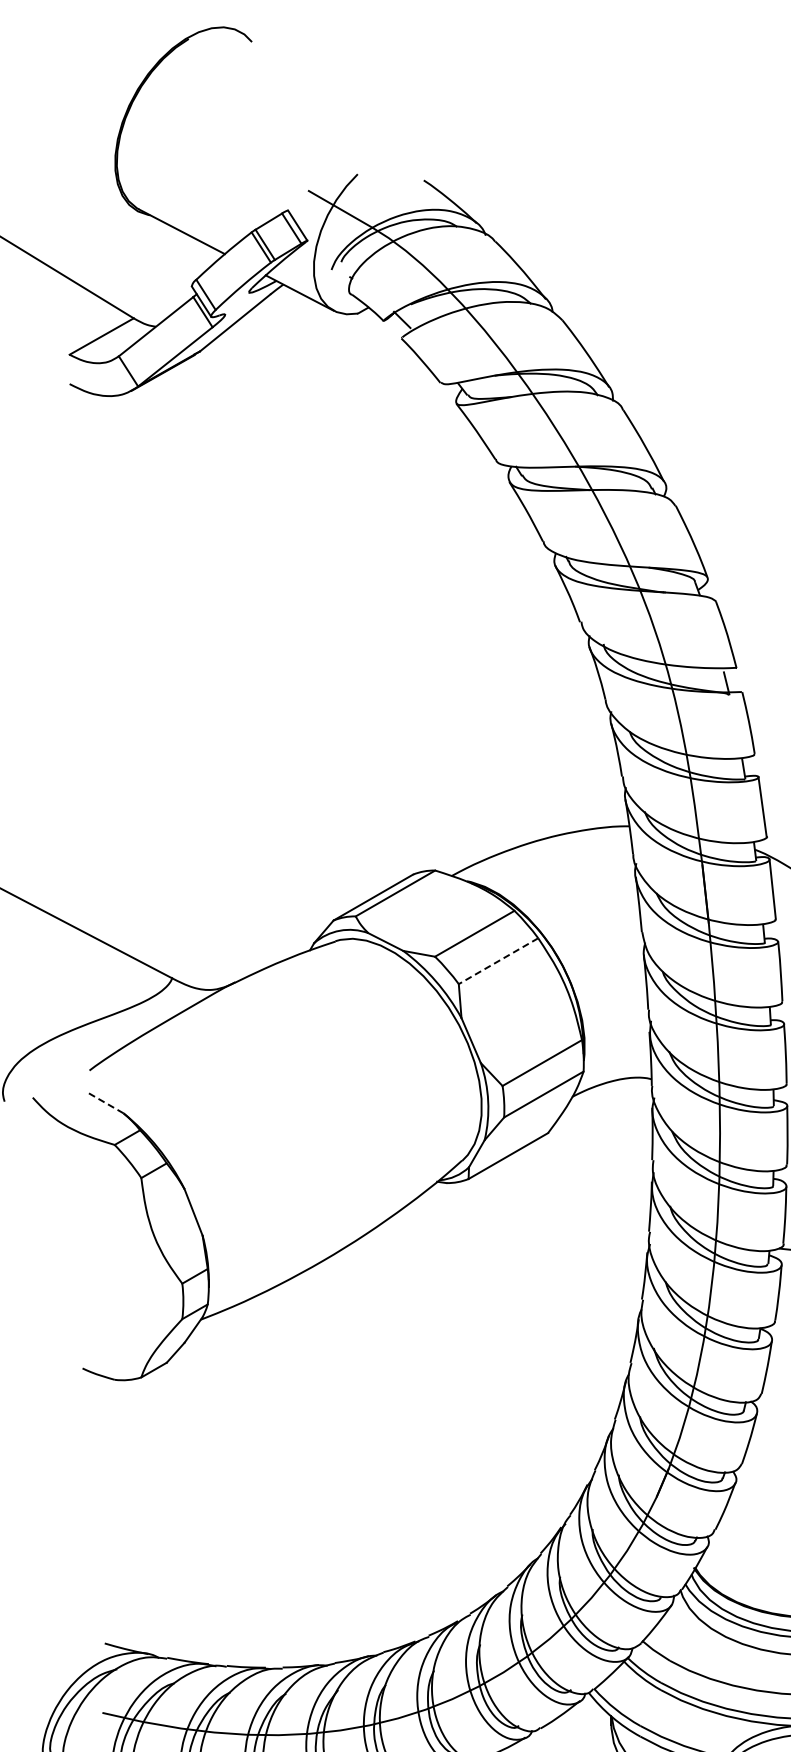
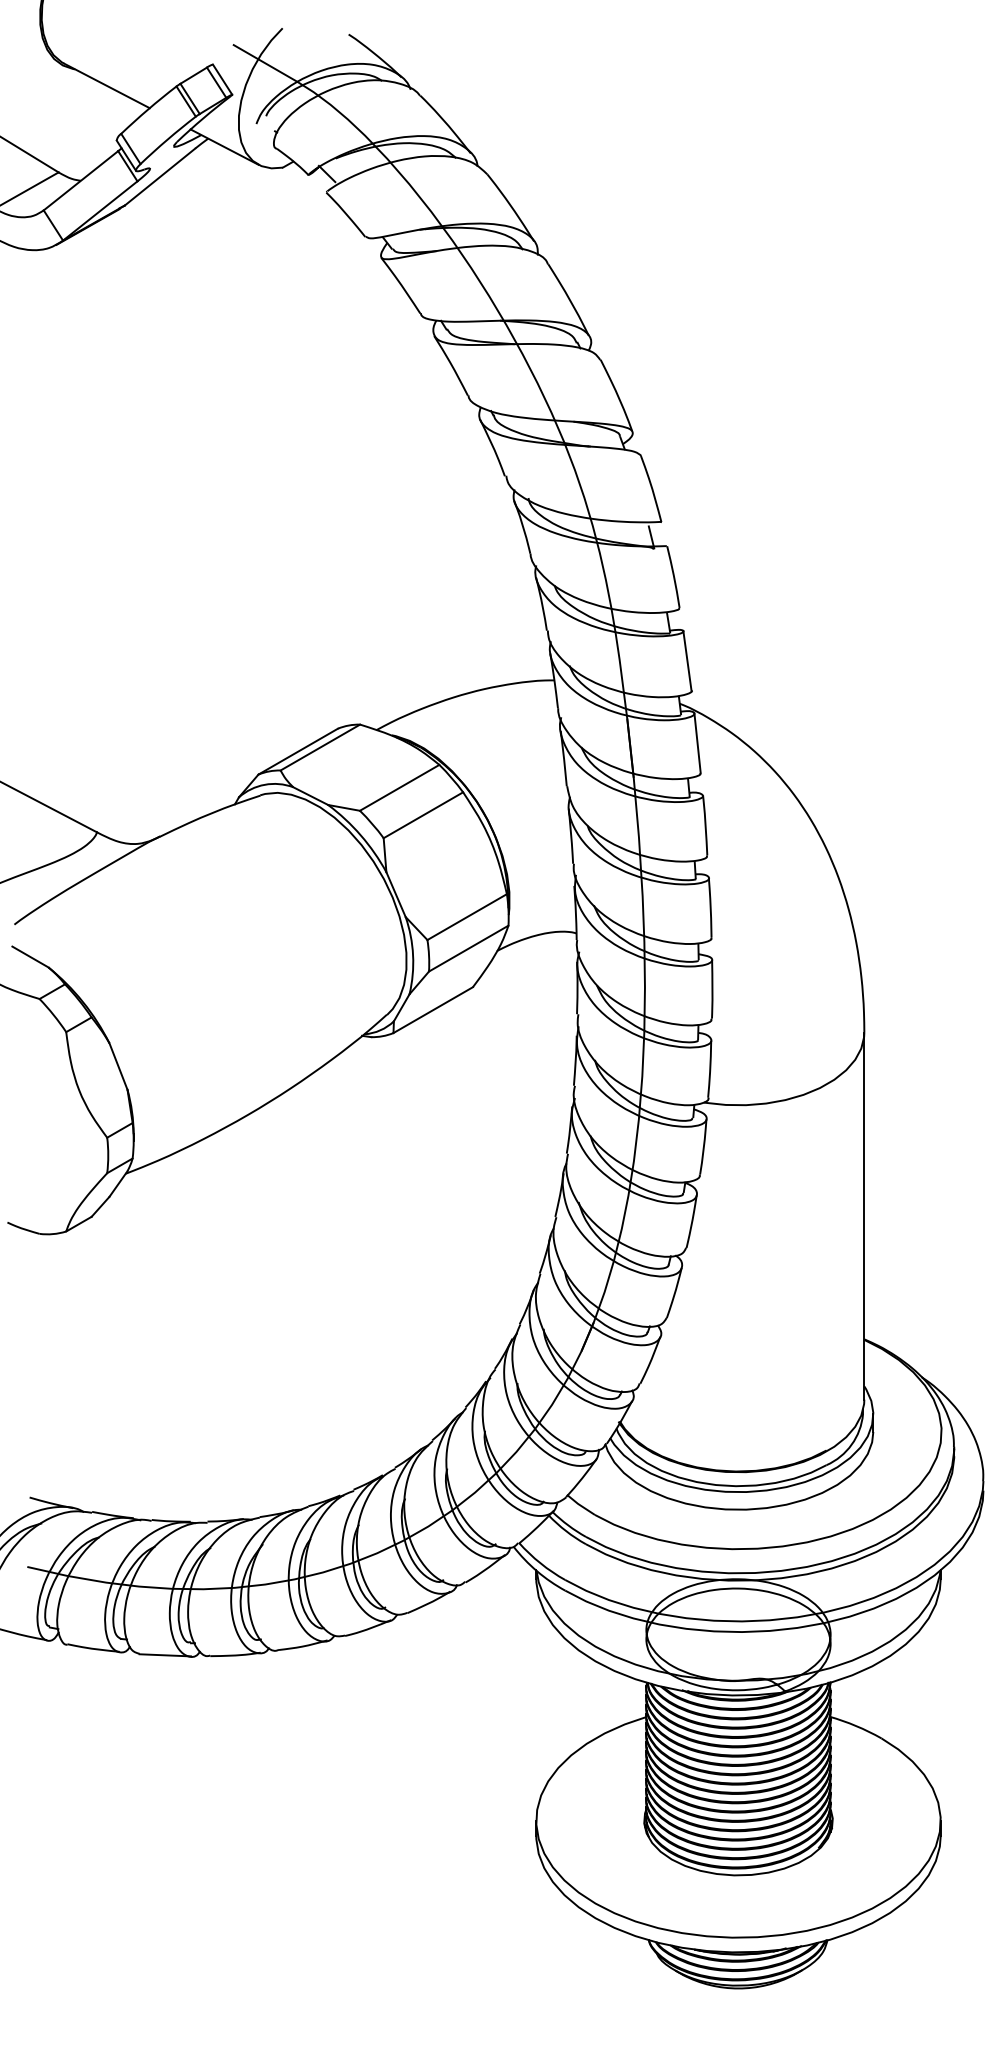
line: (498, 961) -> (423, 815), dashed -> solid
line: (105, 1103) -> (30, 957), dashed -> solid

